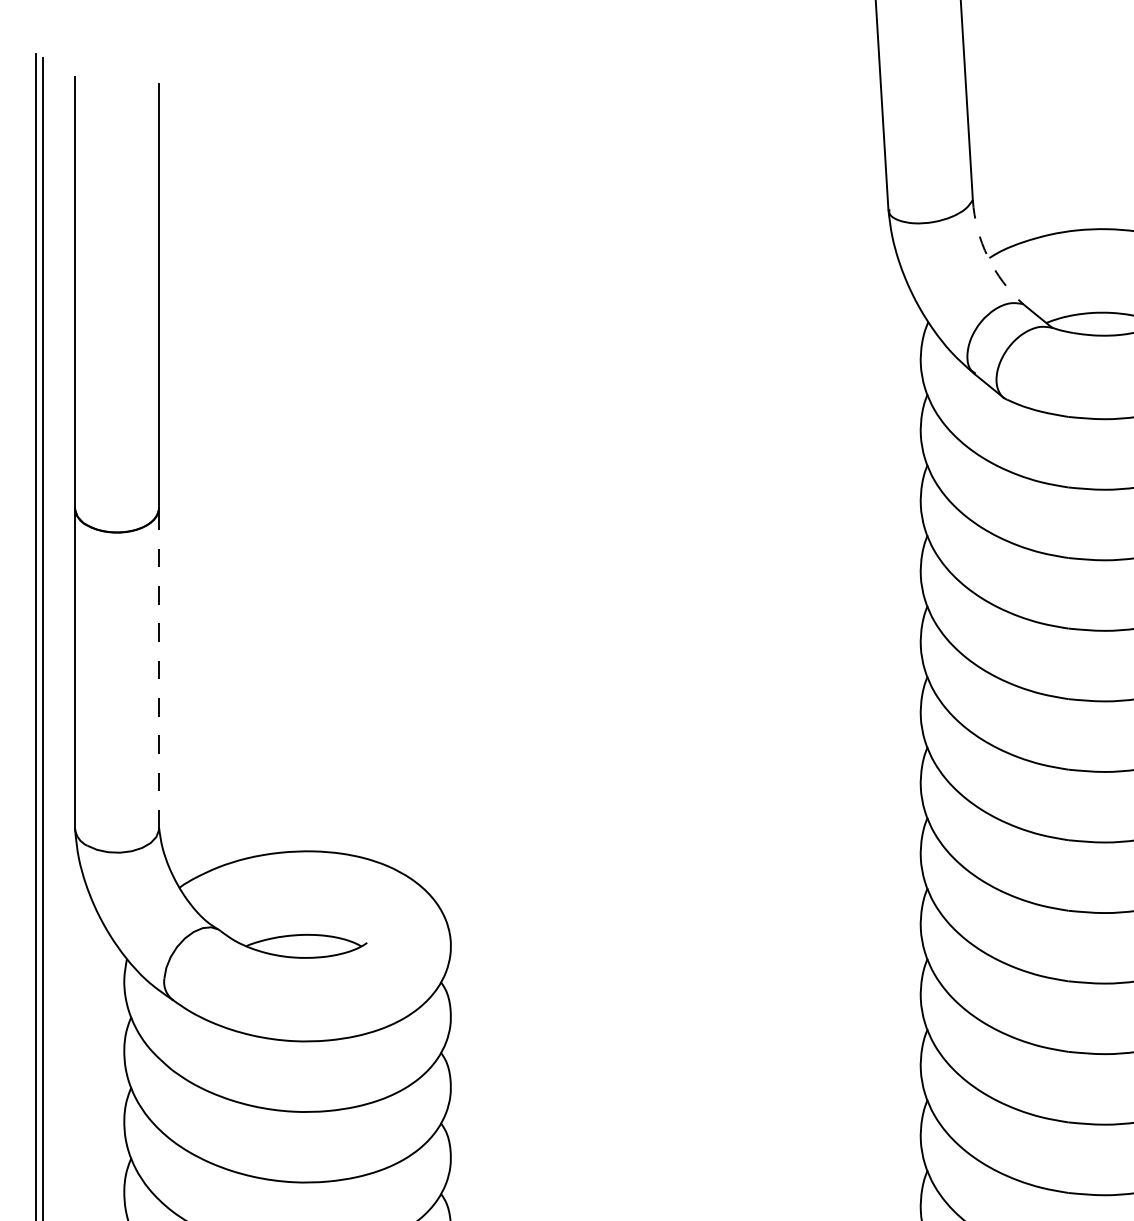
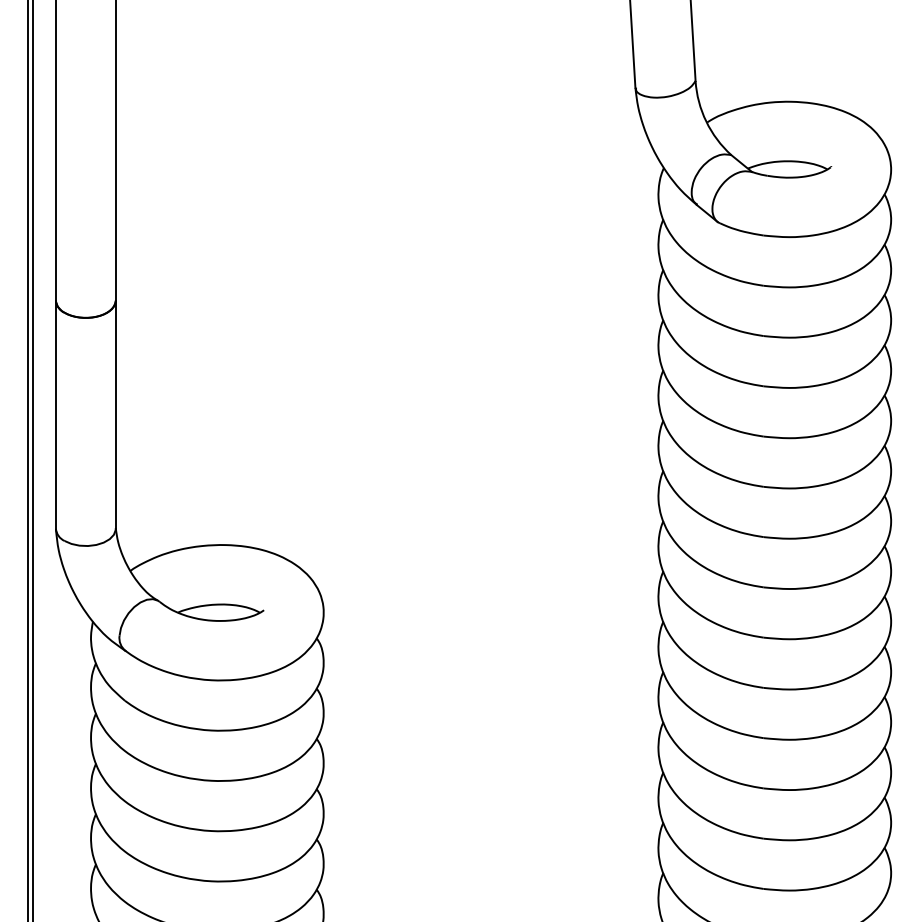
arc: (988, 256) -> (706, 121), dashed -> solid
line: (158, 668) -> (115, 414), dashed -> solid

